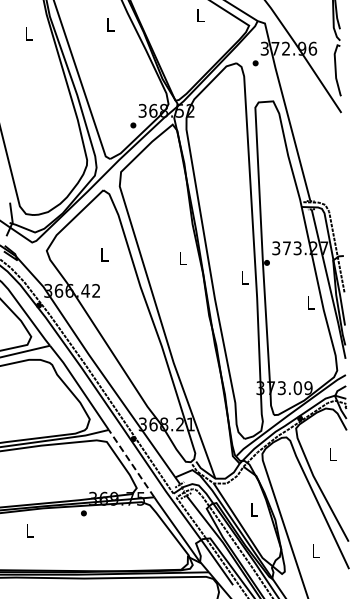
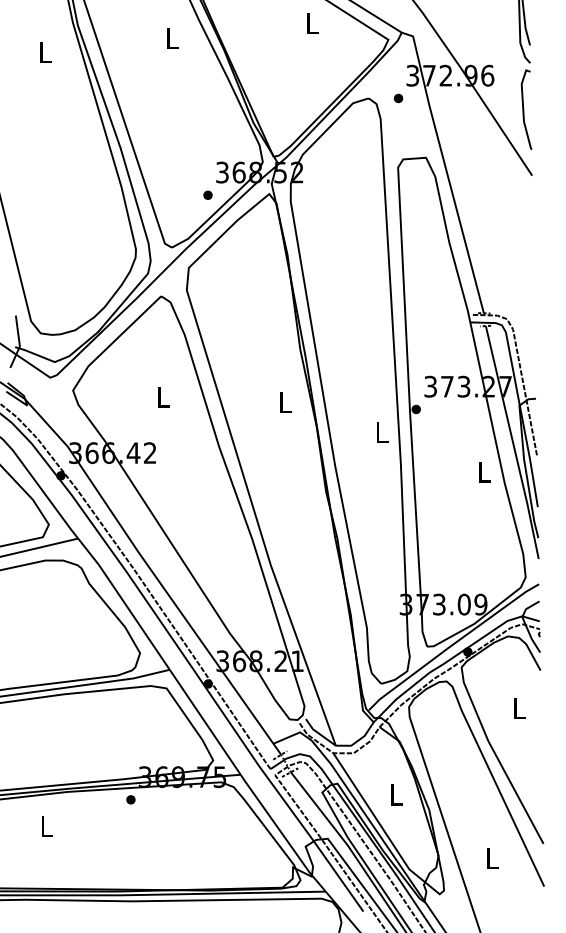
line: (131, 463) -> (205, 722), dashed -> solid

